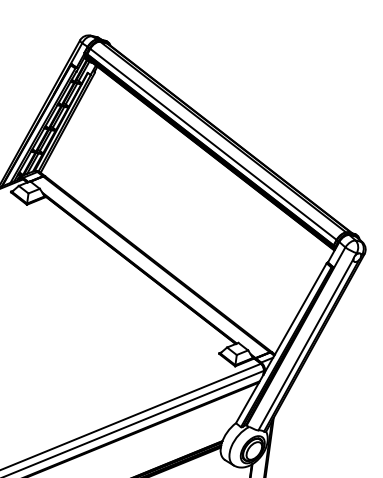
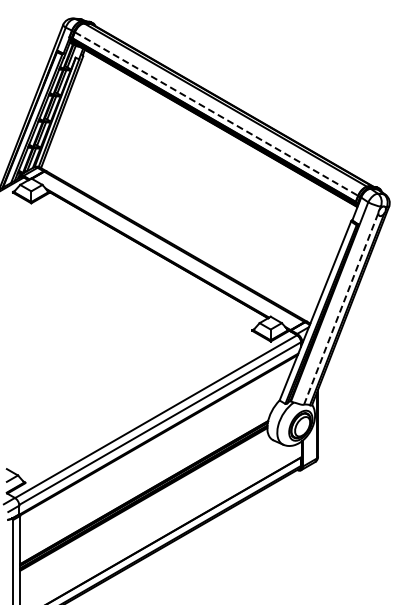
line: (213, 144) -> (216, 114), solid -> dashed
line: (306, 344) -> (341, 308), solid -> dashed

